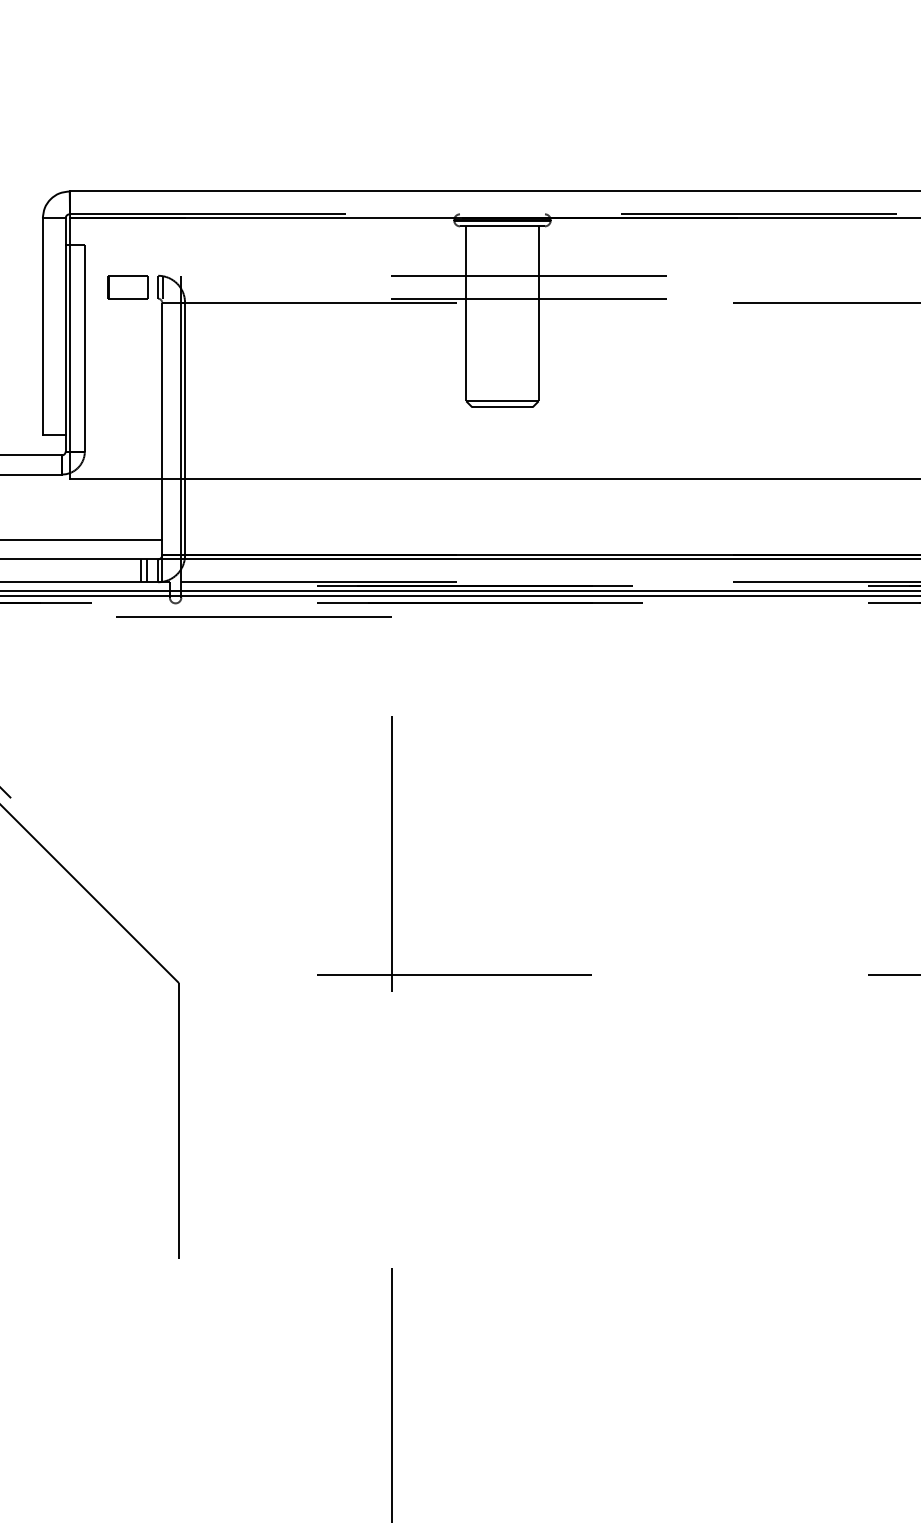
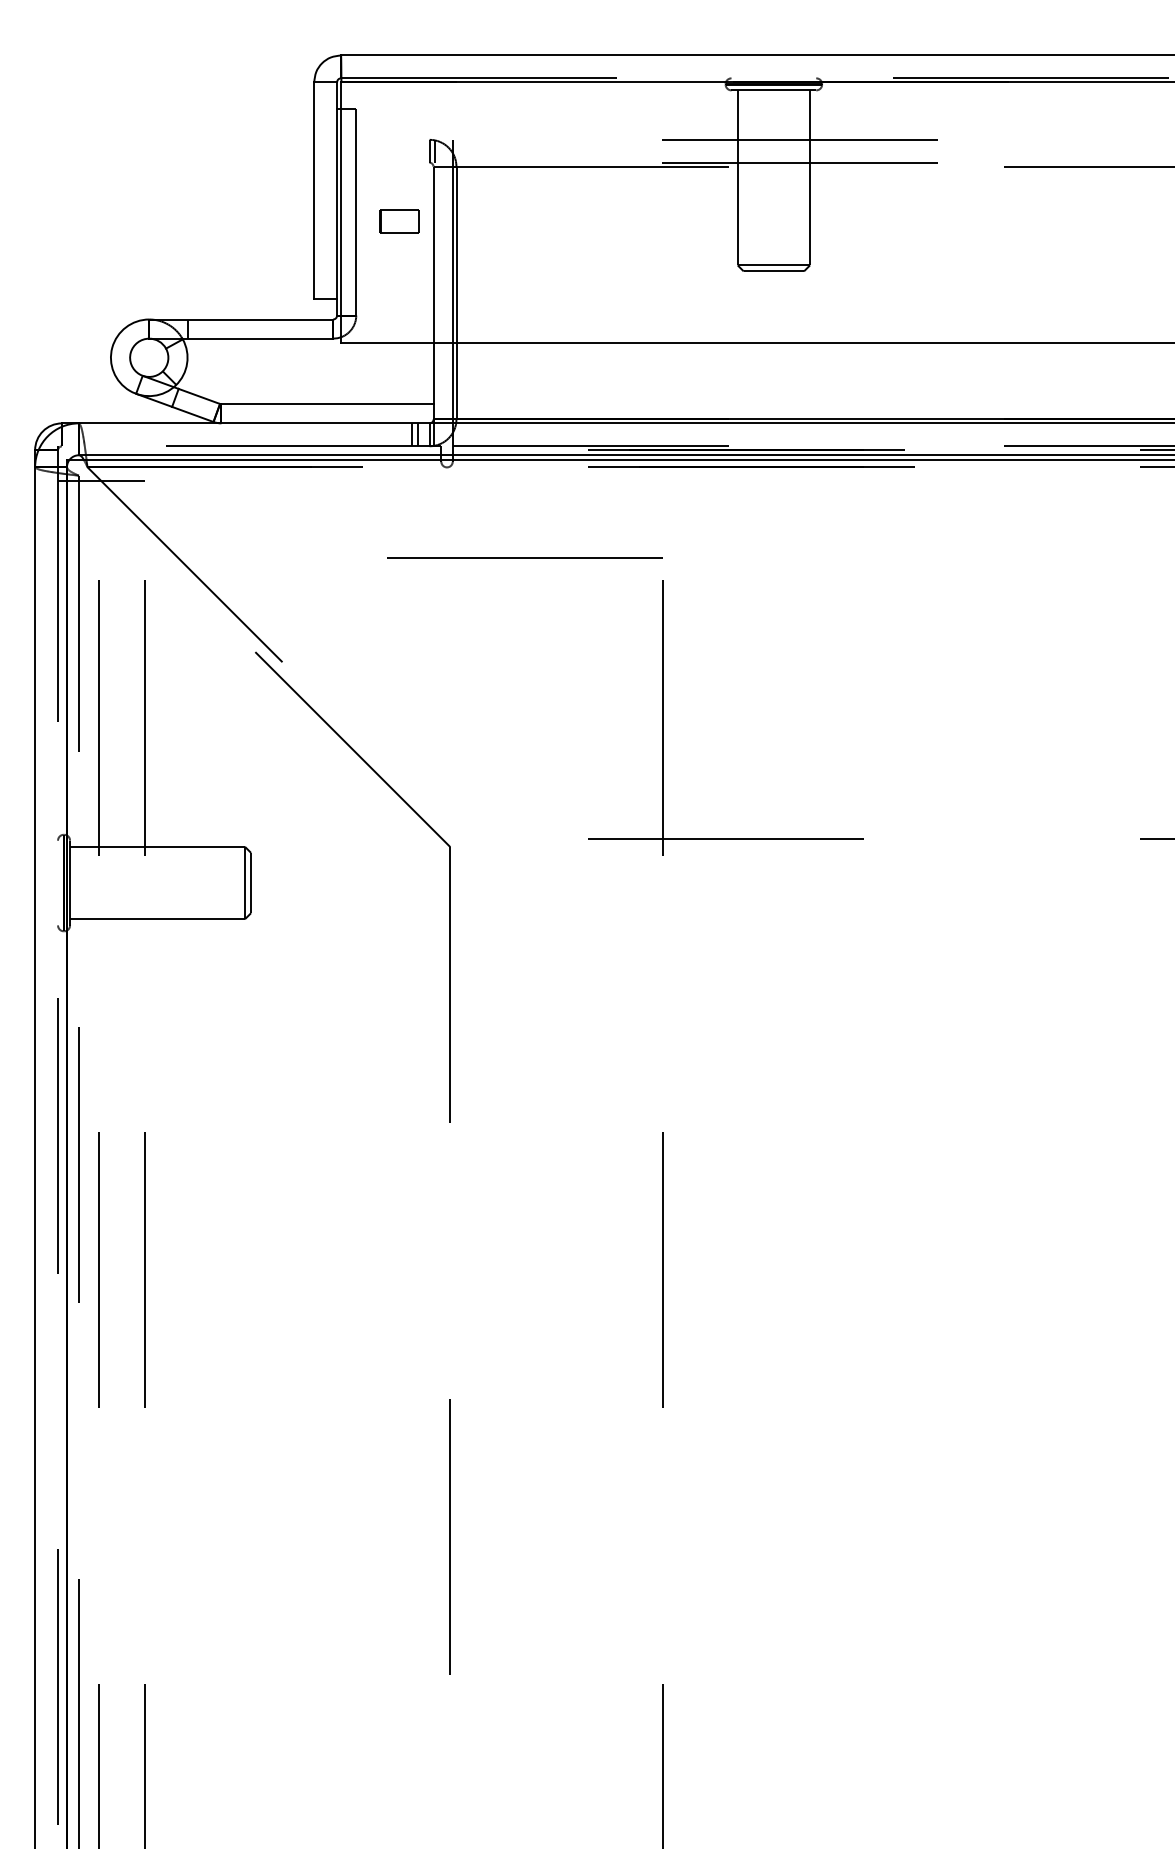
part: (128, 287) -> (399, 221), moved
line: (253, 616) -> (524, 557), moved

